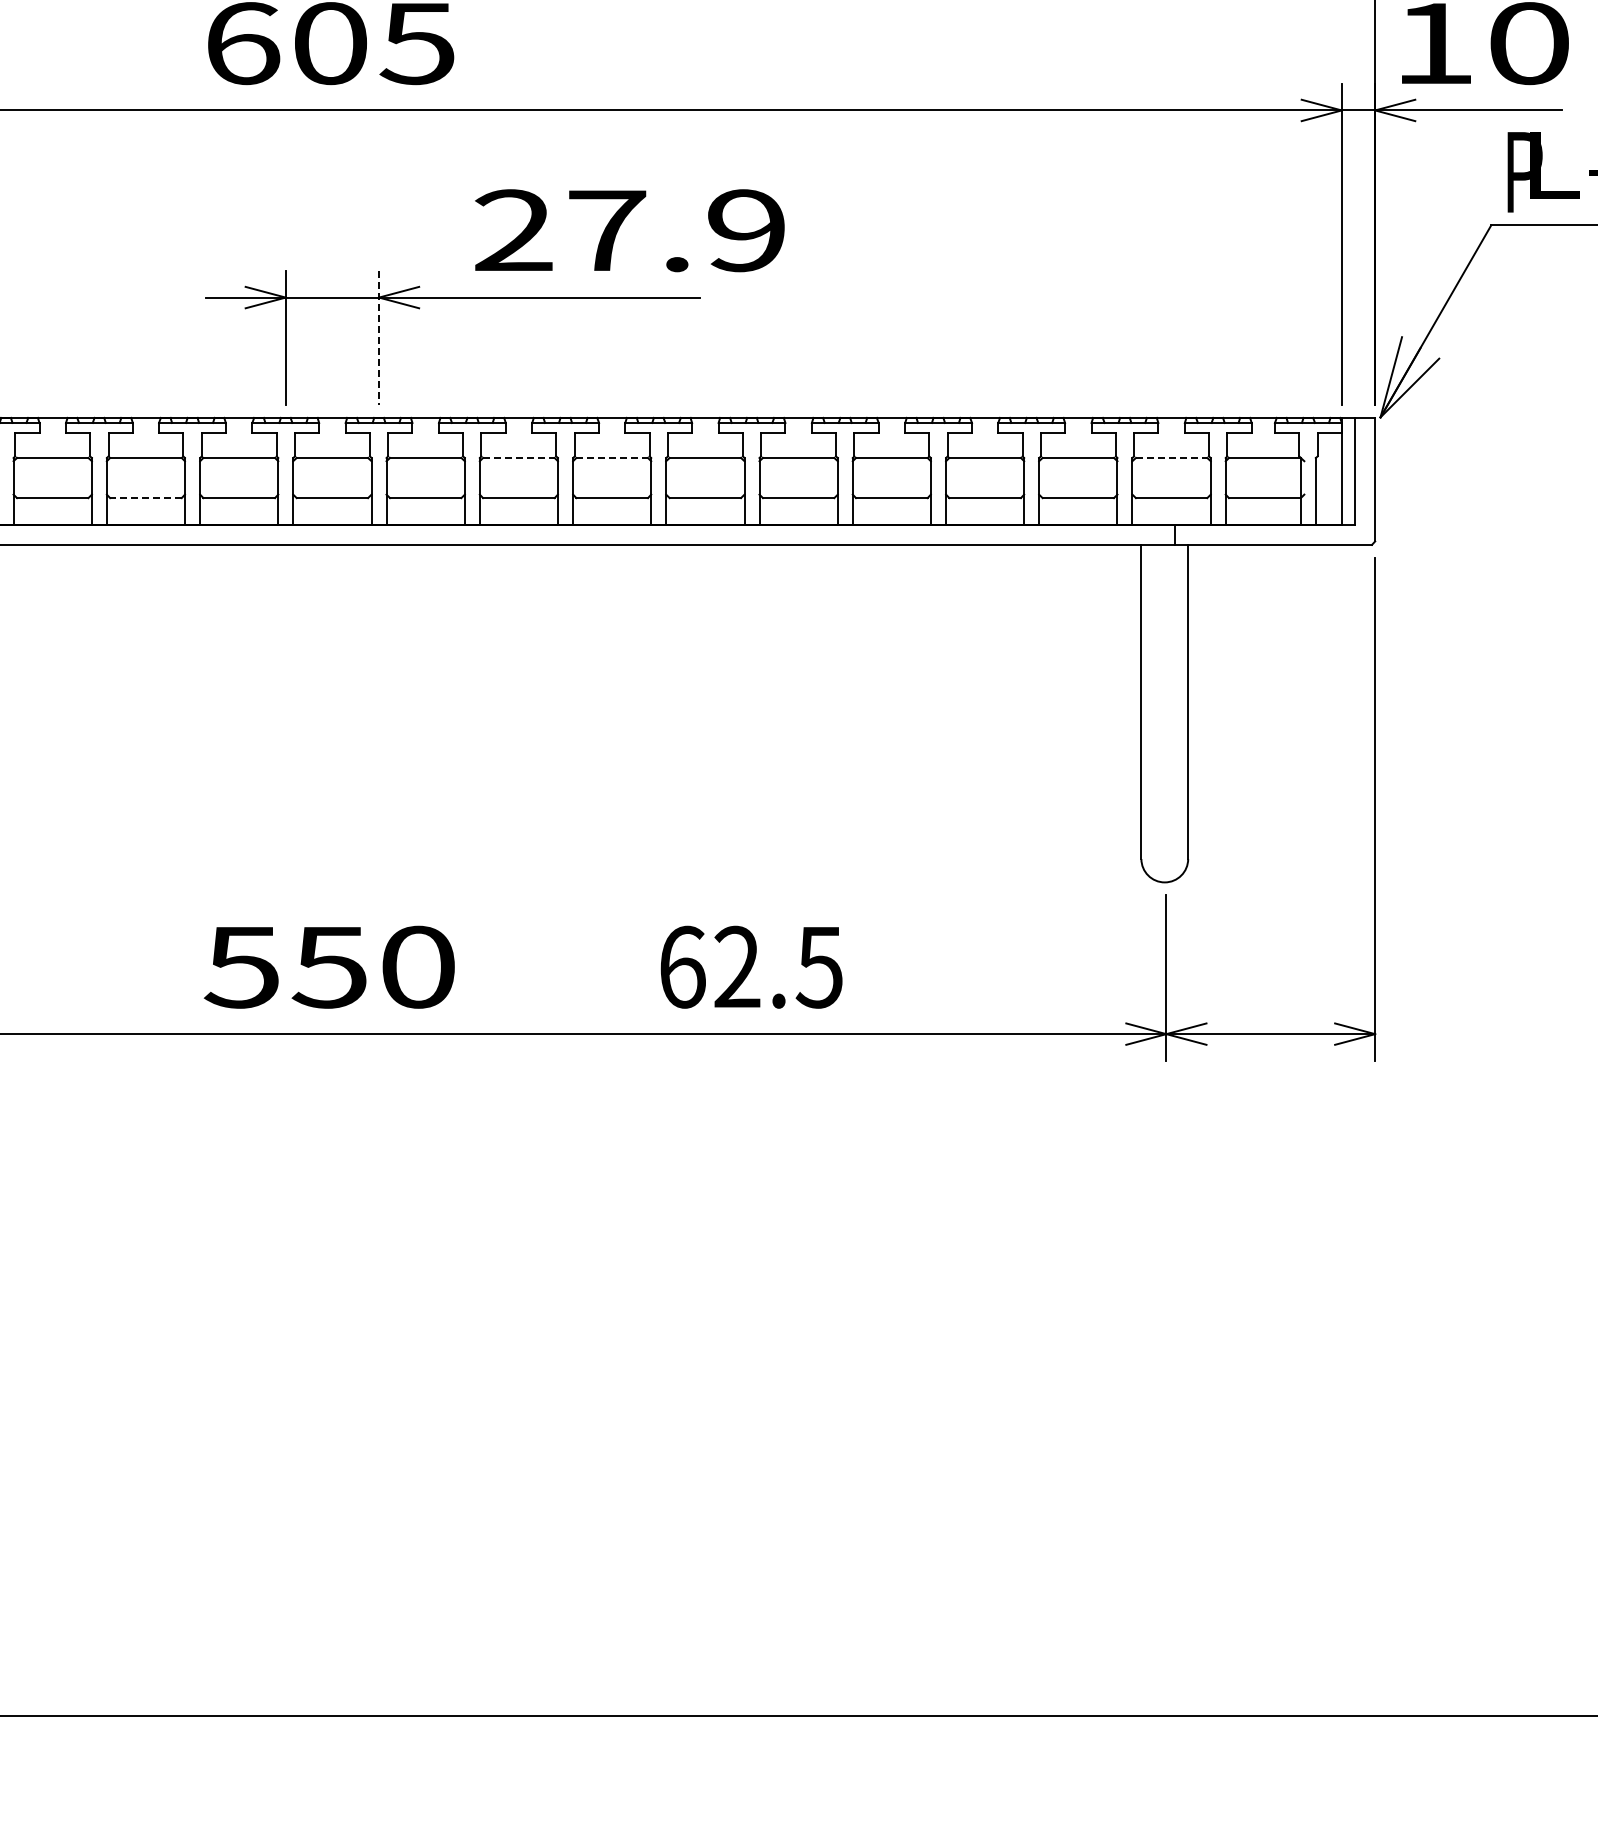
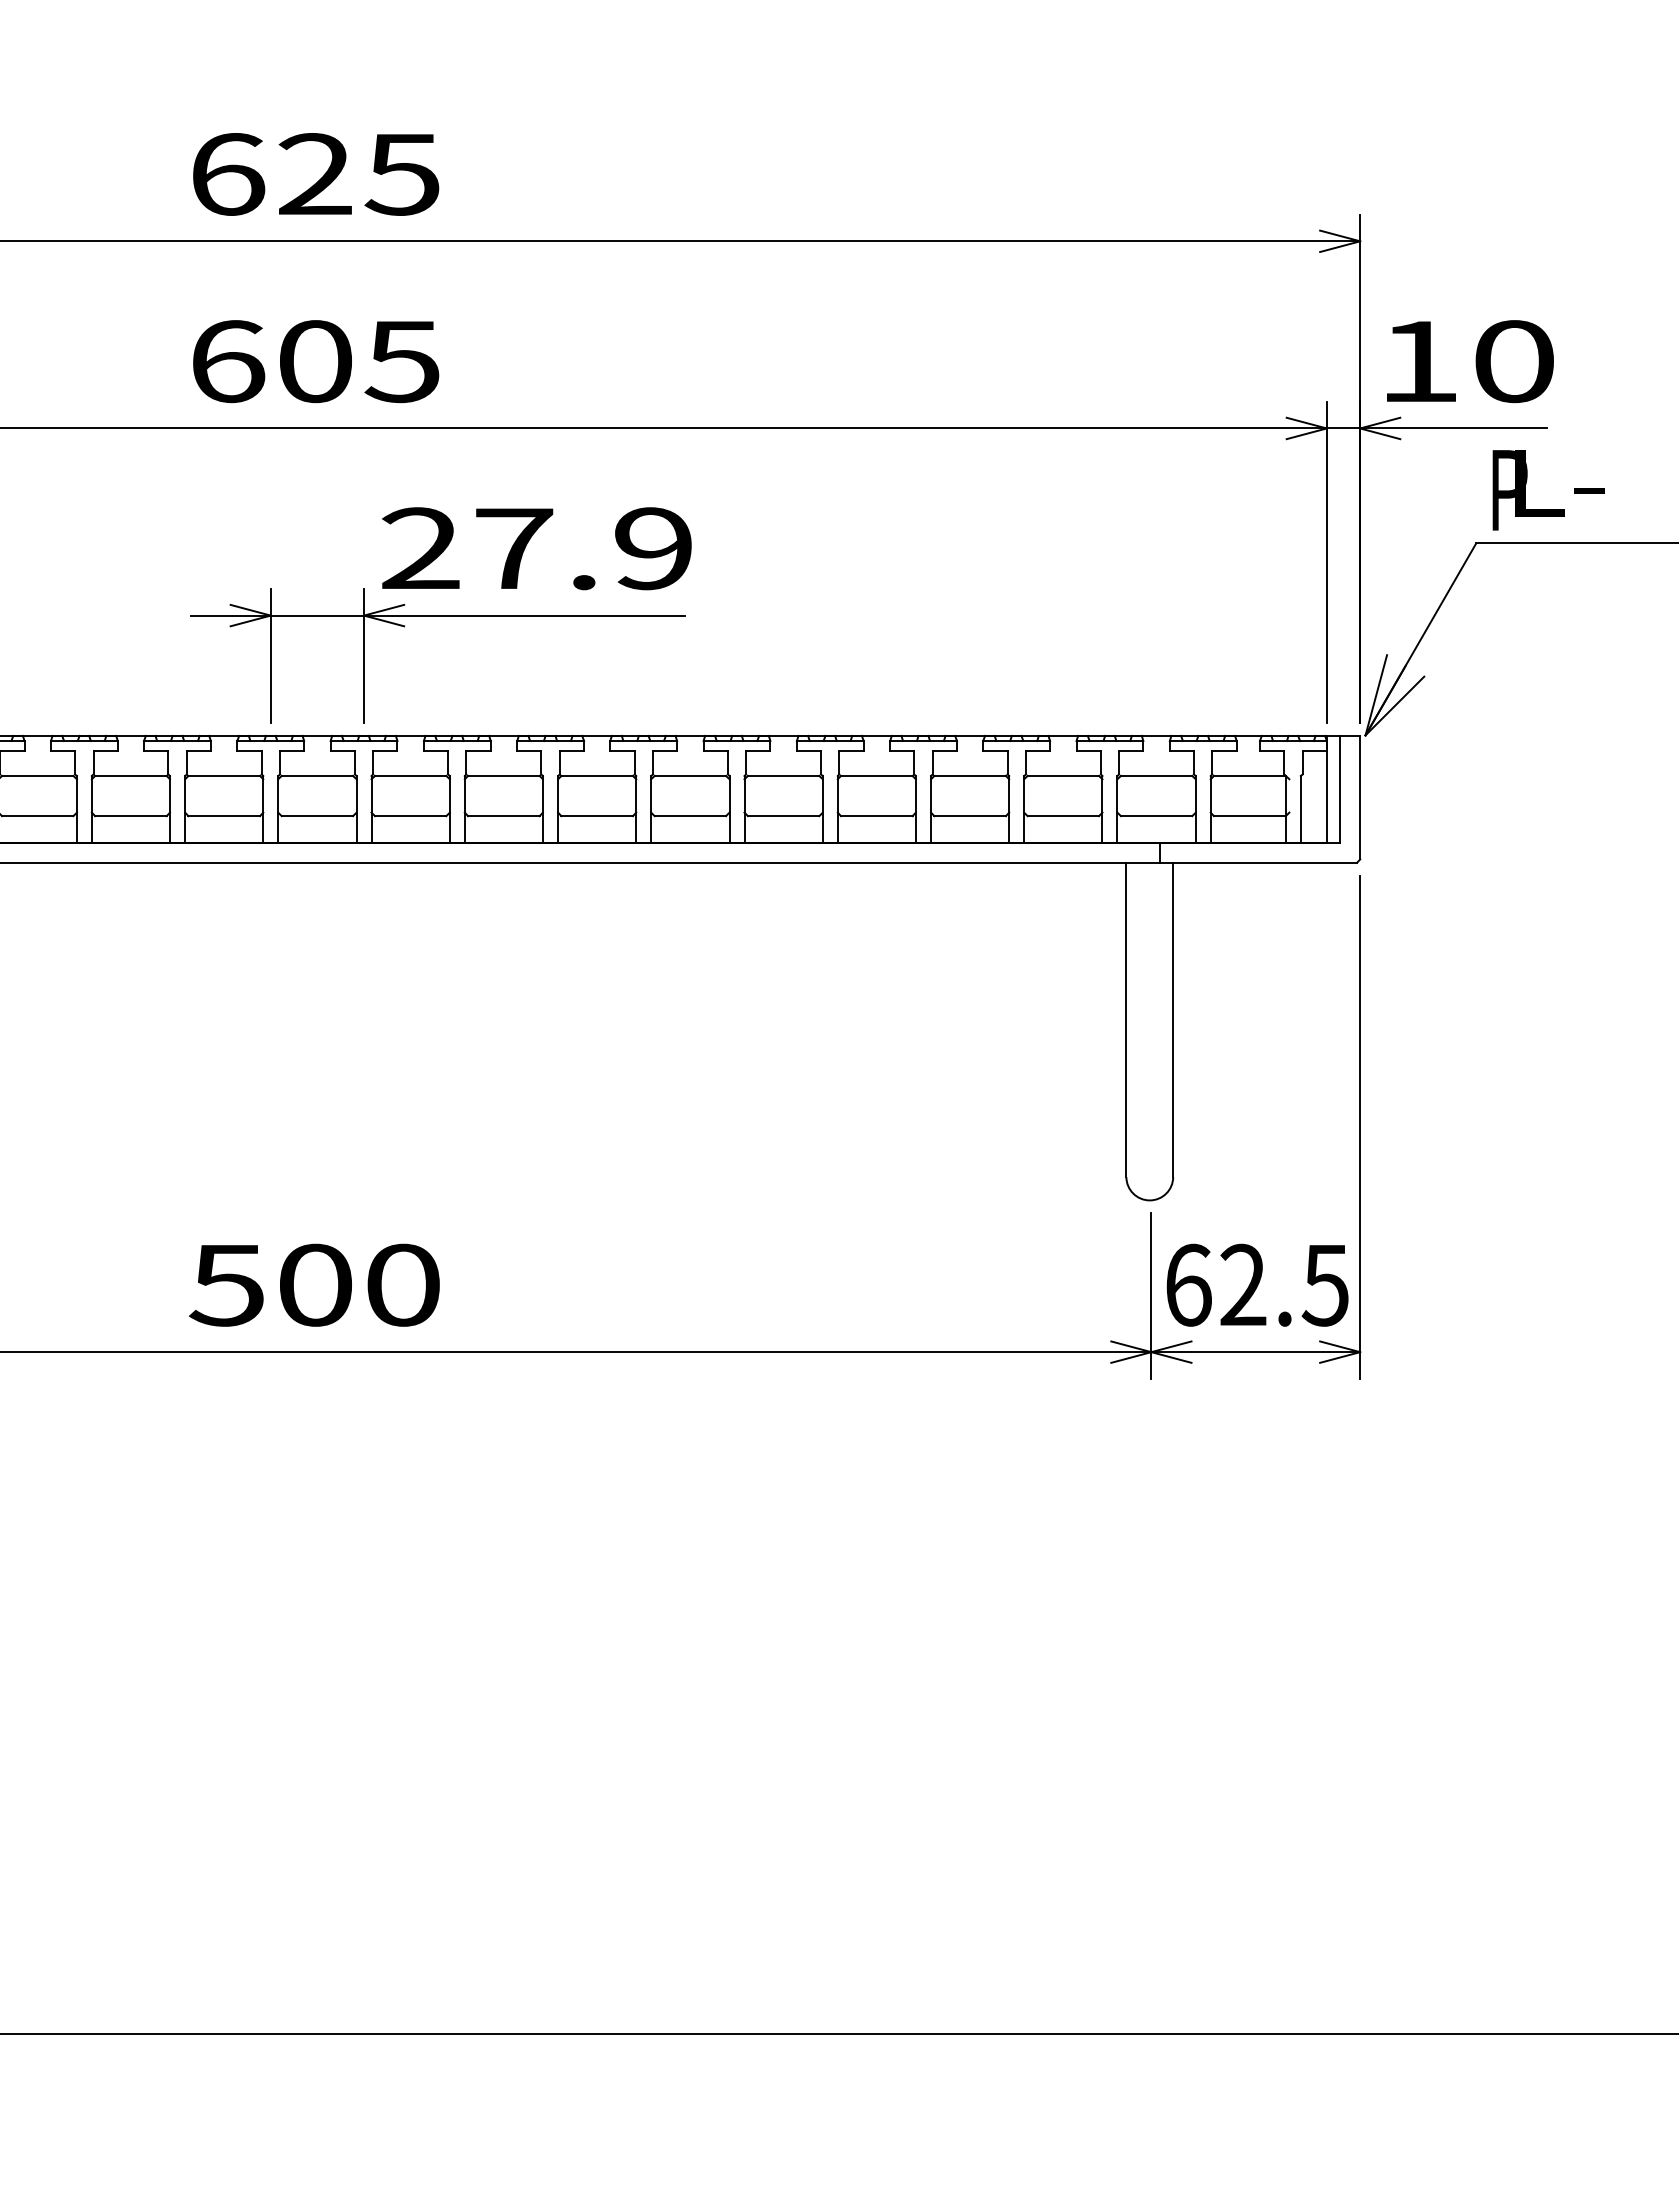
text: (629, 230) -> (536, 548), moved
line: (379, 337) -> (364, 655), dashed -> solid
line: (518, 458) -> (503, 776), dashed -> solid
line: (612, 458) -> (597, 776), dashed -> solid
line: (1171, 458) -> (1156, 776), dashed -> solid
line: (145, 498) -> (130, 816), dashed -> solid
text: (328, 966) -> (313, 1284), 550 -> 500
text: (751, 966) -> (1257, 1284), moved

